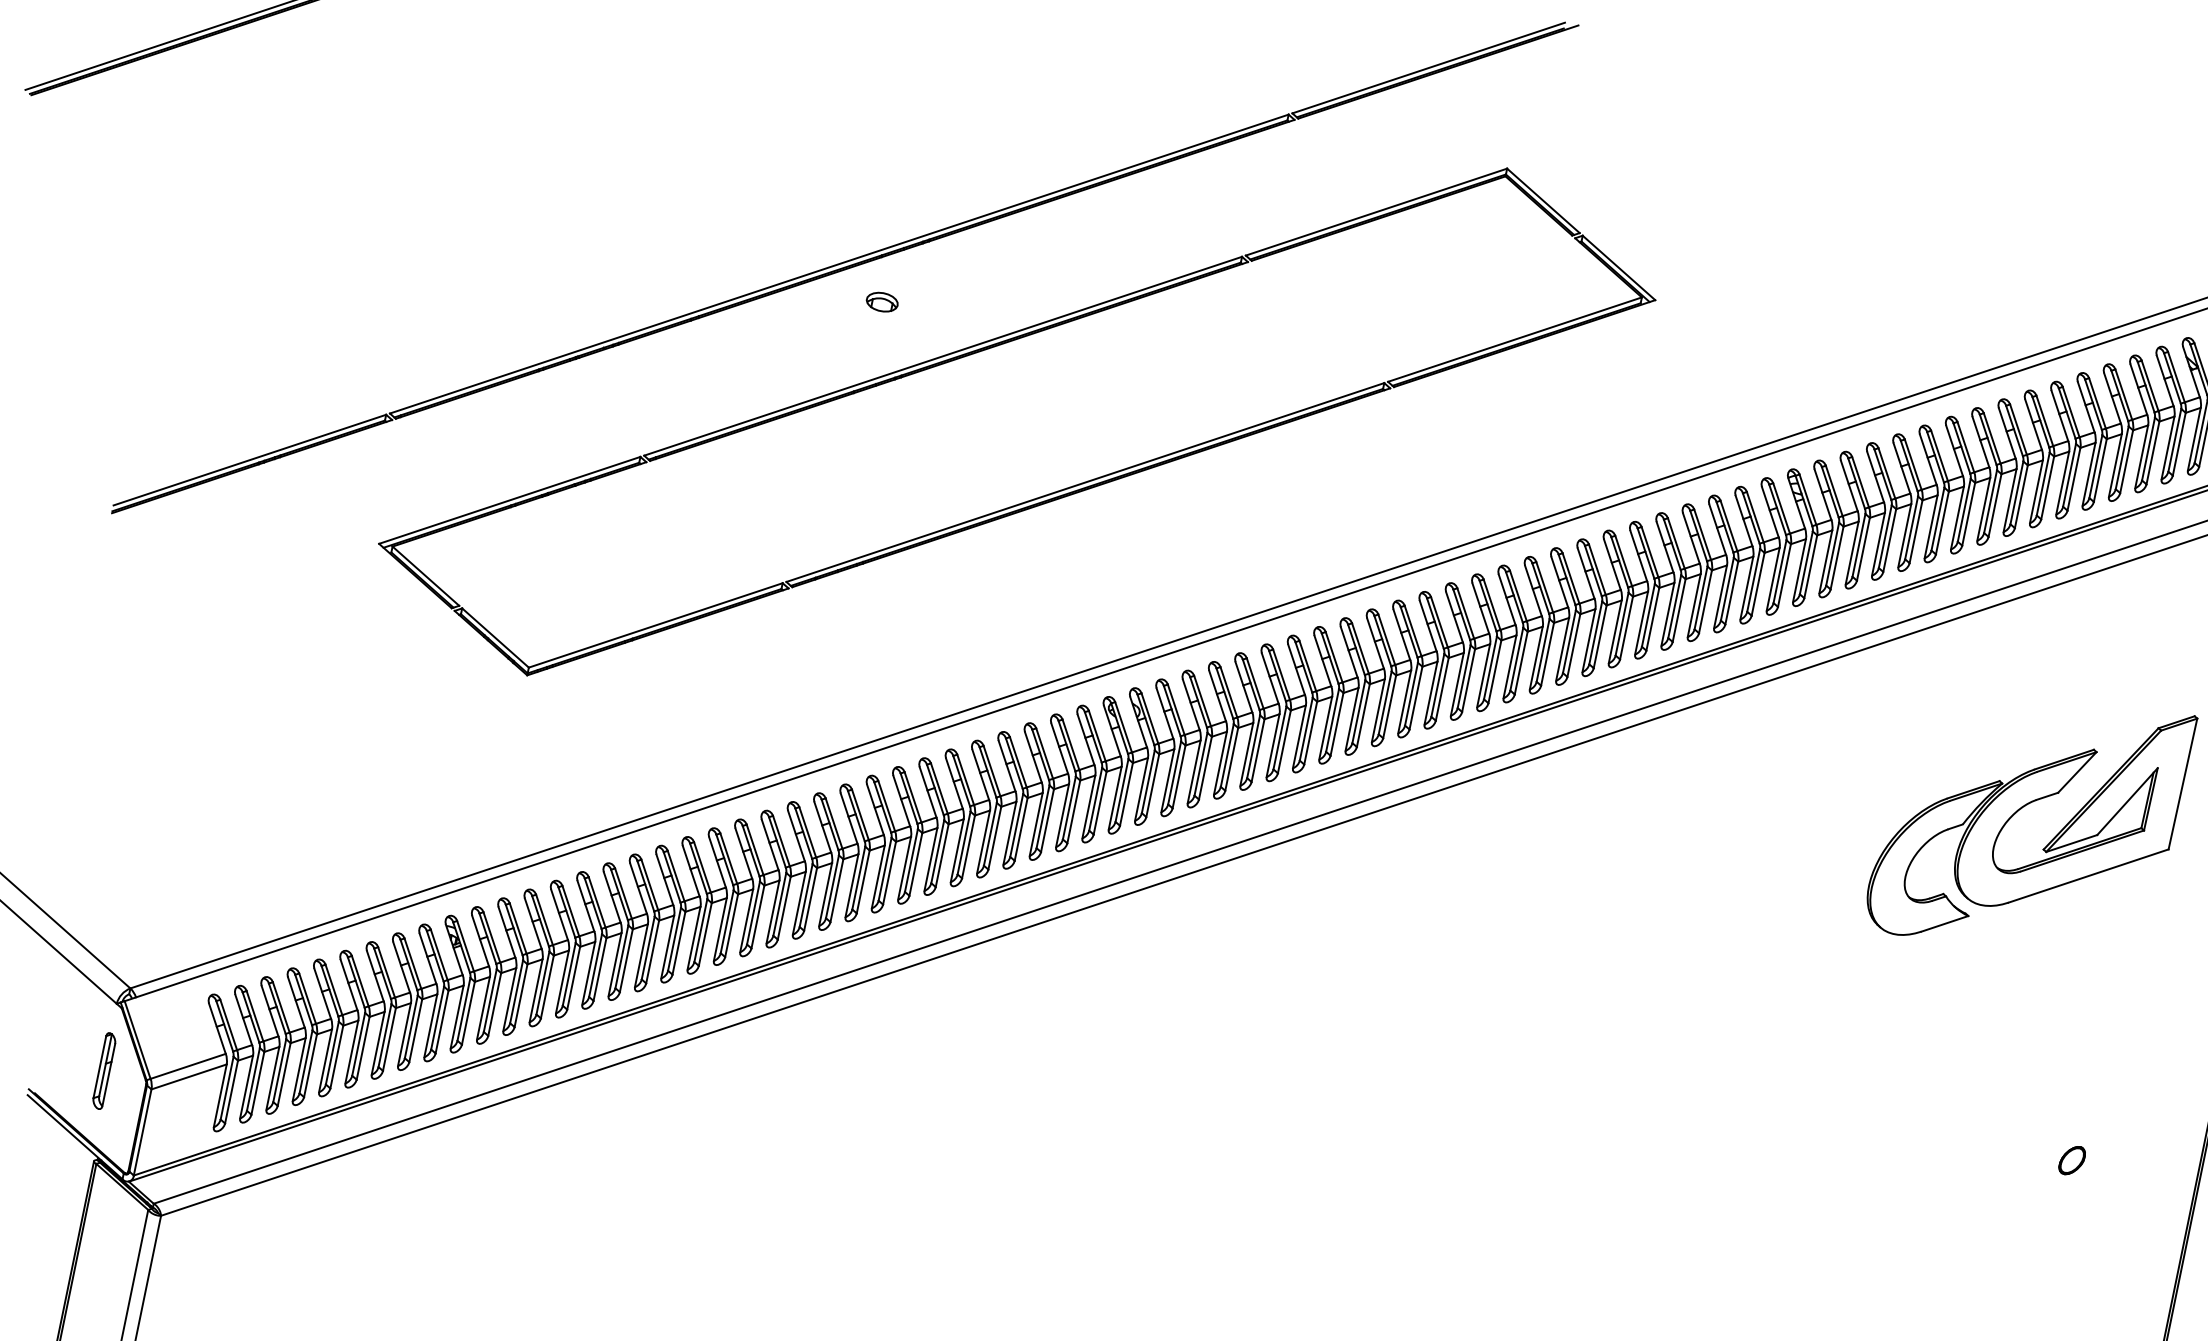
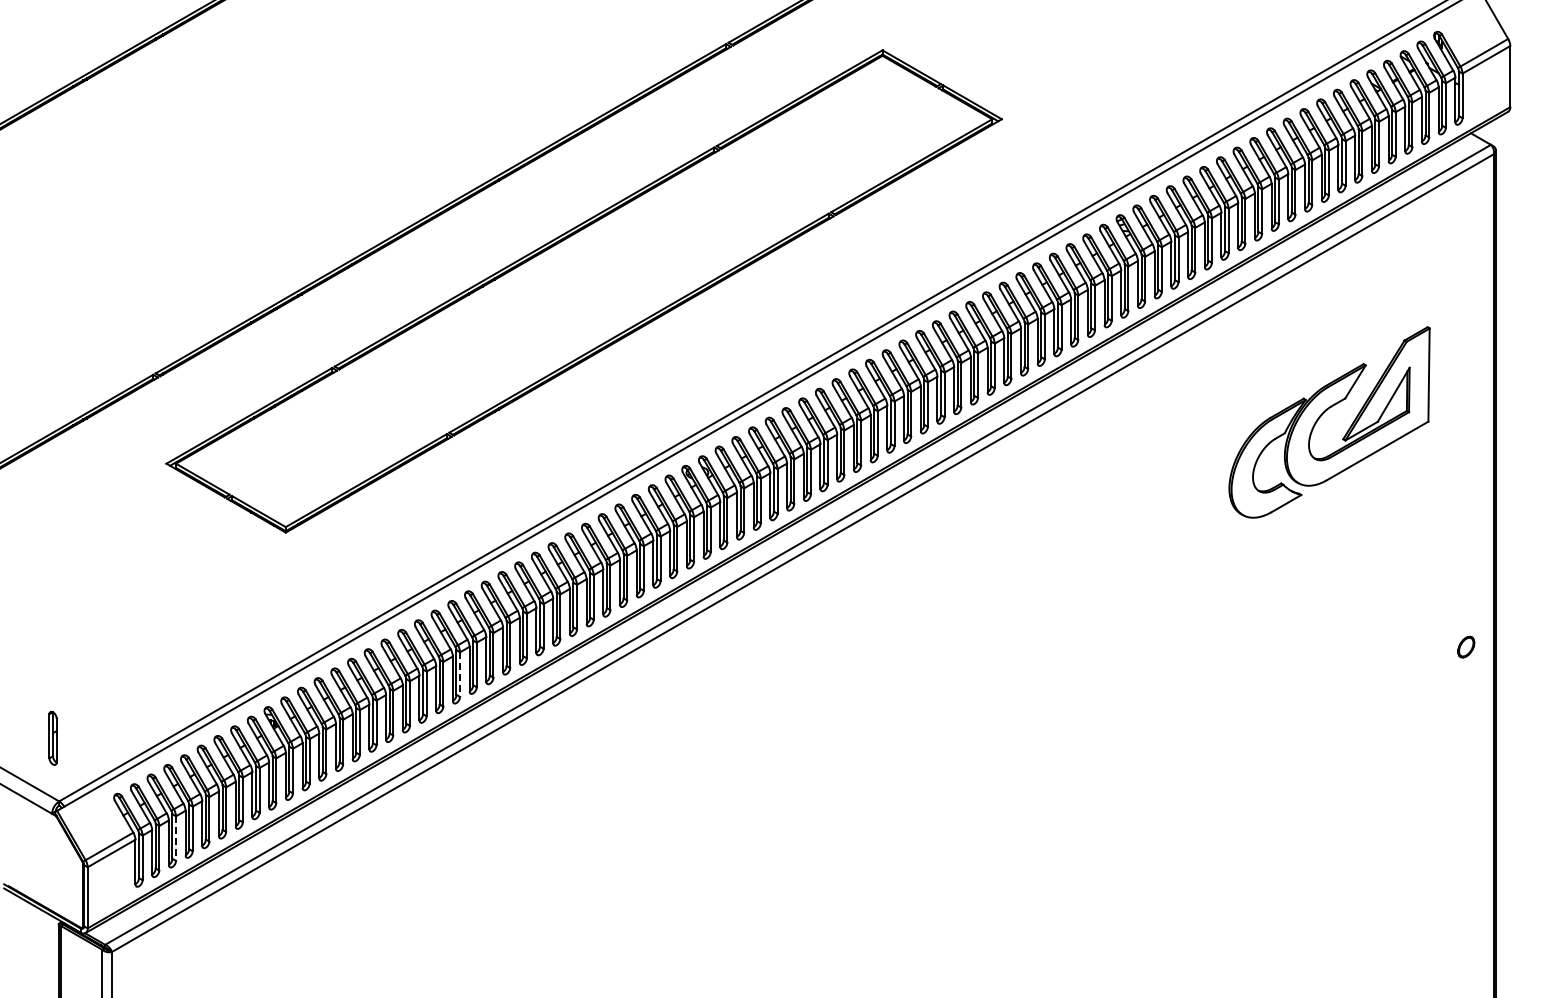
part: (882, 301) -> (475, 228), removed
line: (731, 927) -> (460, 675), solid -> dashed
part: (103, 1069) -> (52, 737), moved
line: (284, 1075) -> (176, 839), solid -> dashed
part: (2072, 1159) -> (1466, 646), moved

